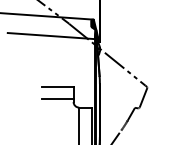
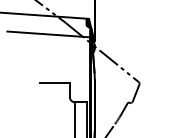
line: (57, 99) -> (54, 94), removed

